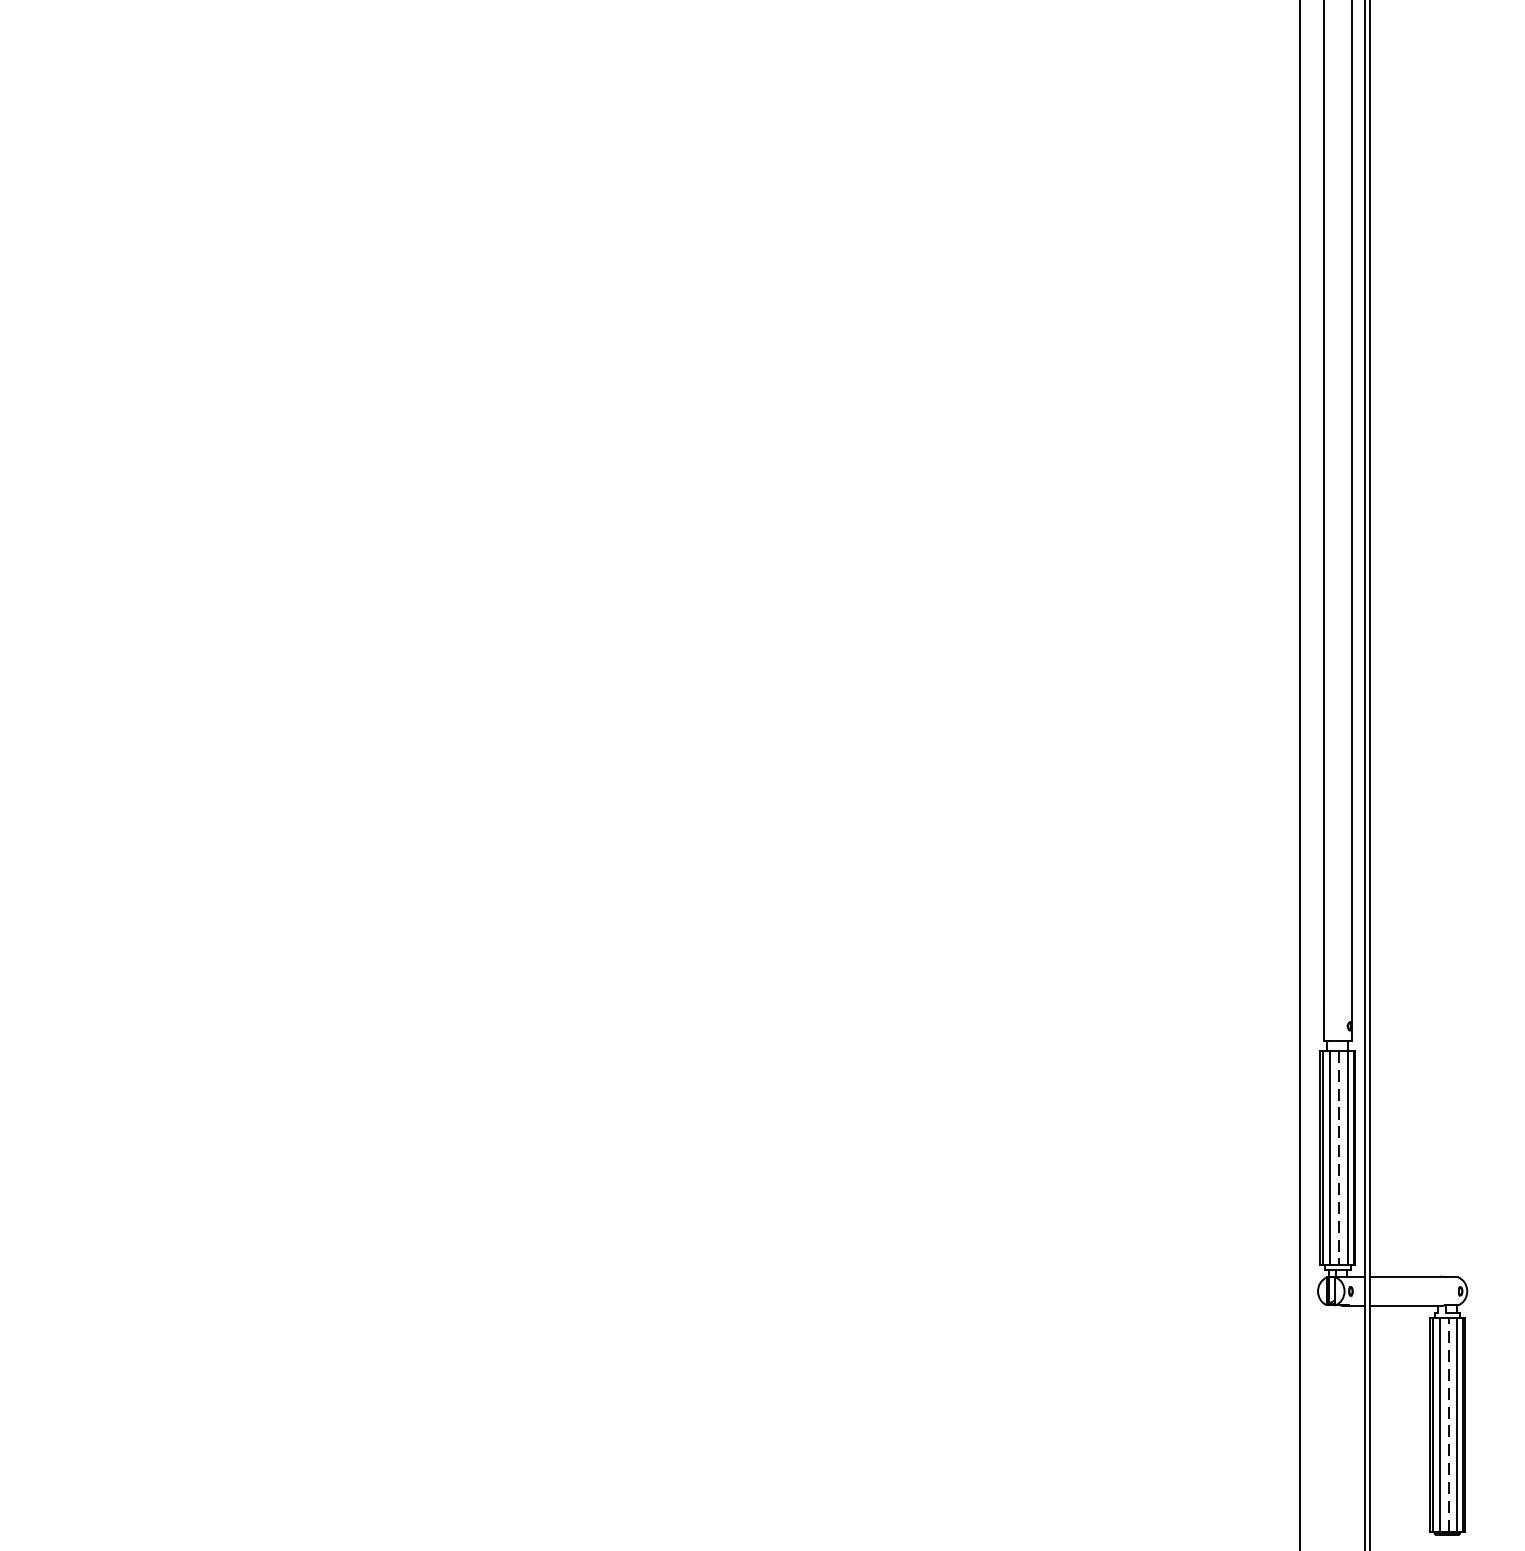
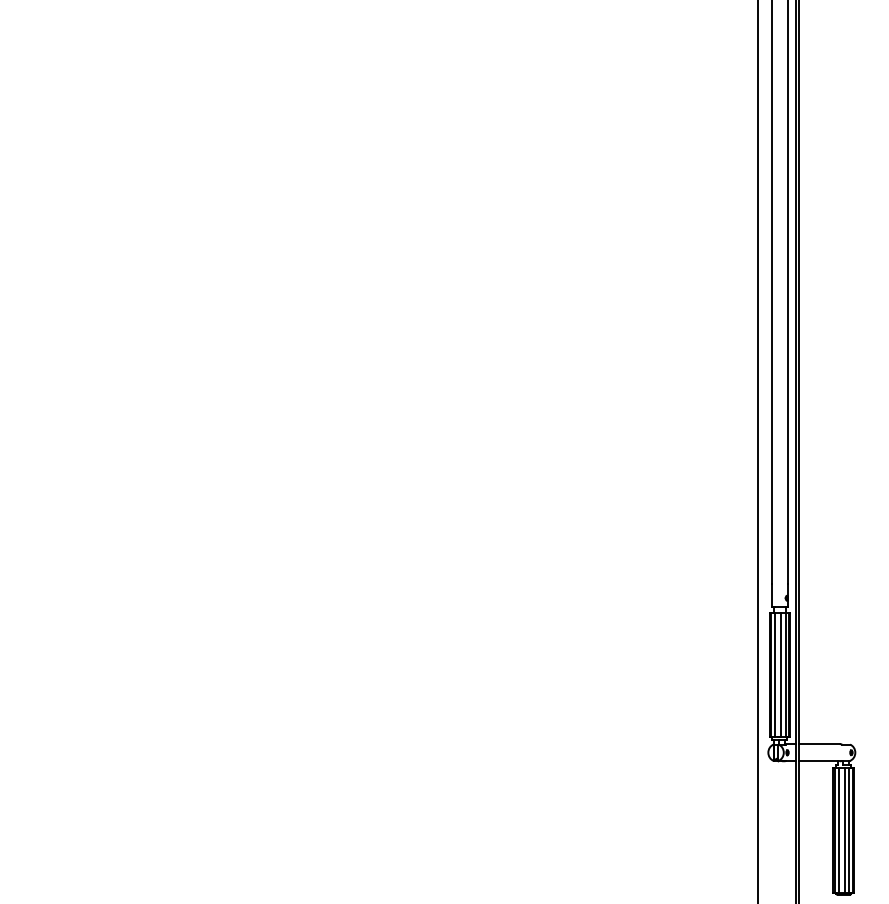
line: (1338, 1158) -> (780, 675), dashed -> solid
line: (1448, 1424) -> (844, 830), dashed -> solid

